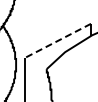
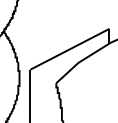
line: (57, 41) -> (69, 50), dashed -> solid

